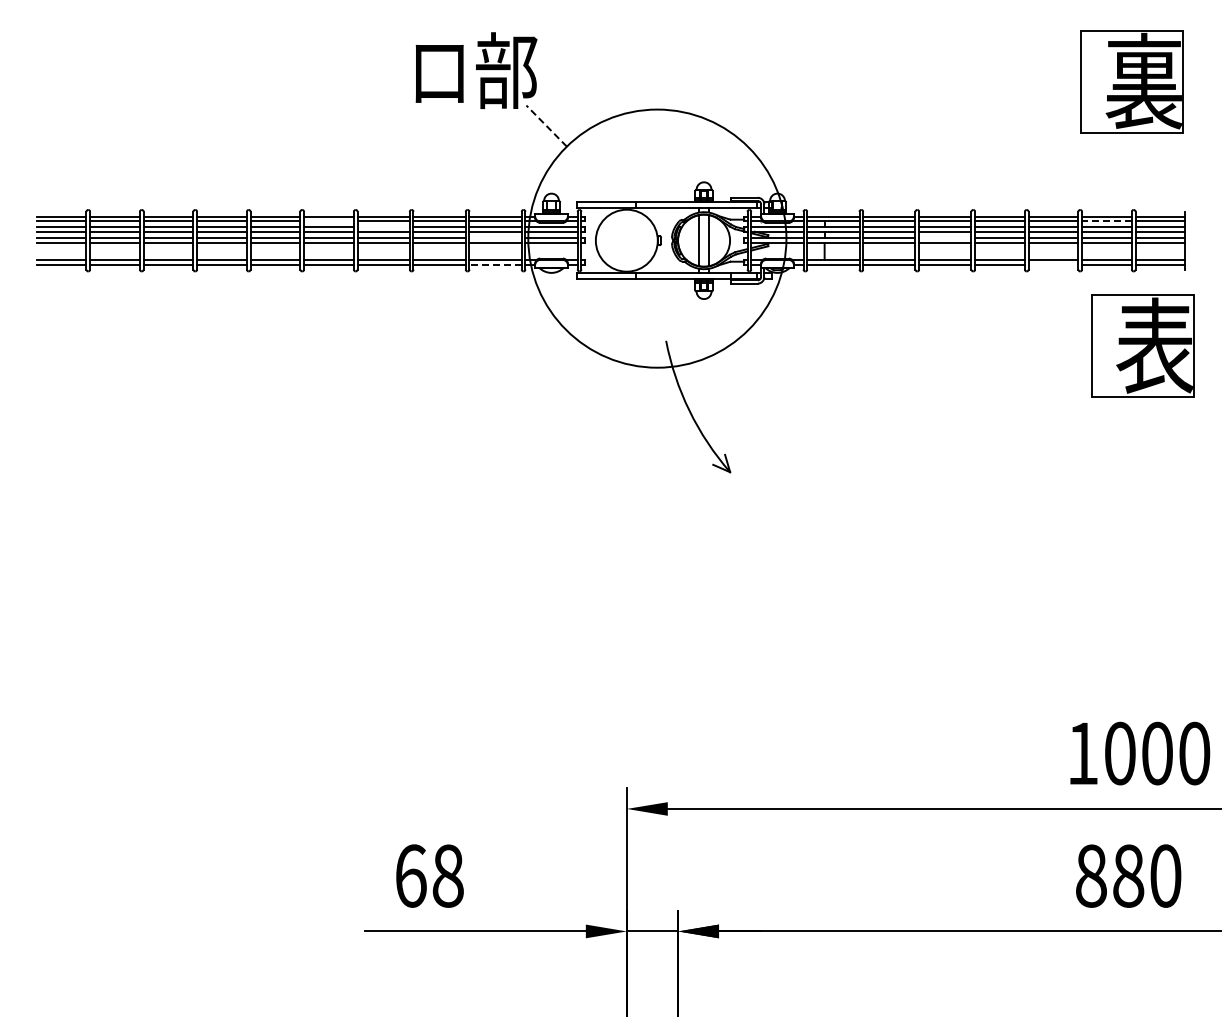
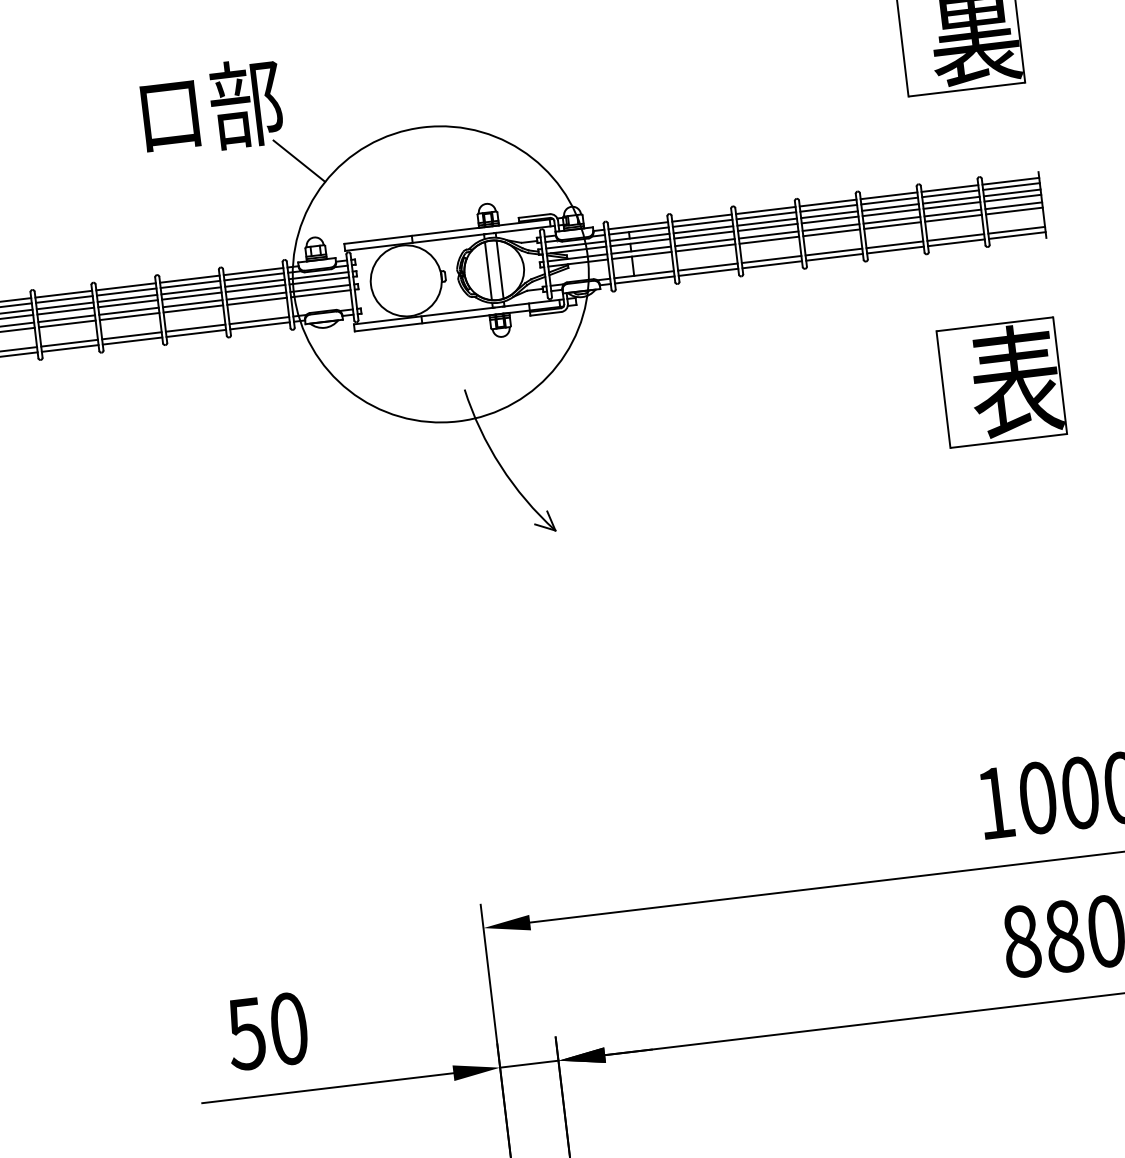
line: (546, 126) -> (299, 161), dashed -> solid
line: (328, 221) -> (63, 299), added
line: (1106, 221) -> (950, 193), dashed -> solid
line: (383, 227) -> (127, 298), added
line: (495, 238) -> (256, 296), added
line: (945, 238) -> (768, 235), added
line: (495, 264) -> (259, 325), dashed -> solid
line: (1053, 264) -> (895, 250), added
part: (1142, 345) -> (1001, 381), moved
text: (428, 875) -> (266, 1030), 68 -> 50

